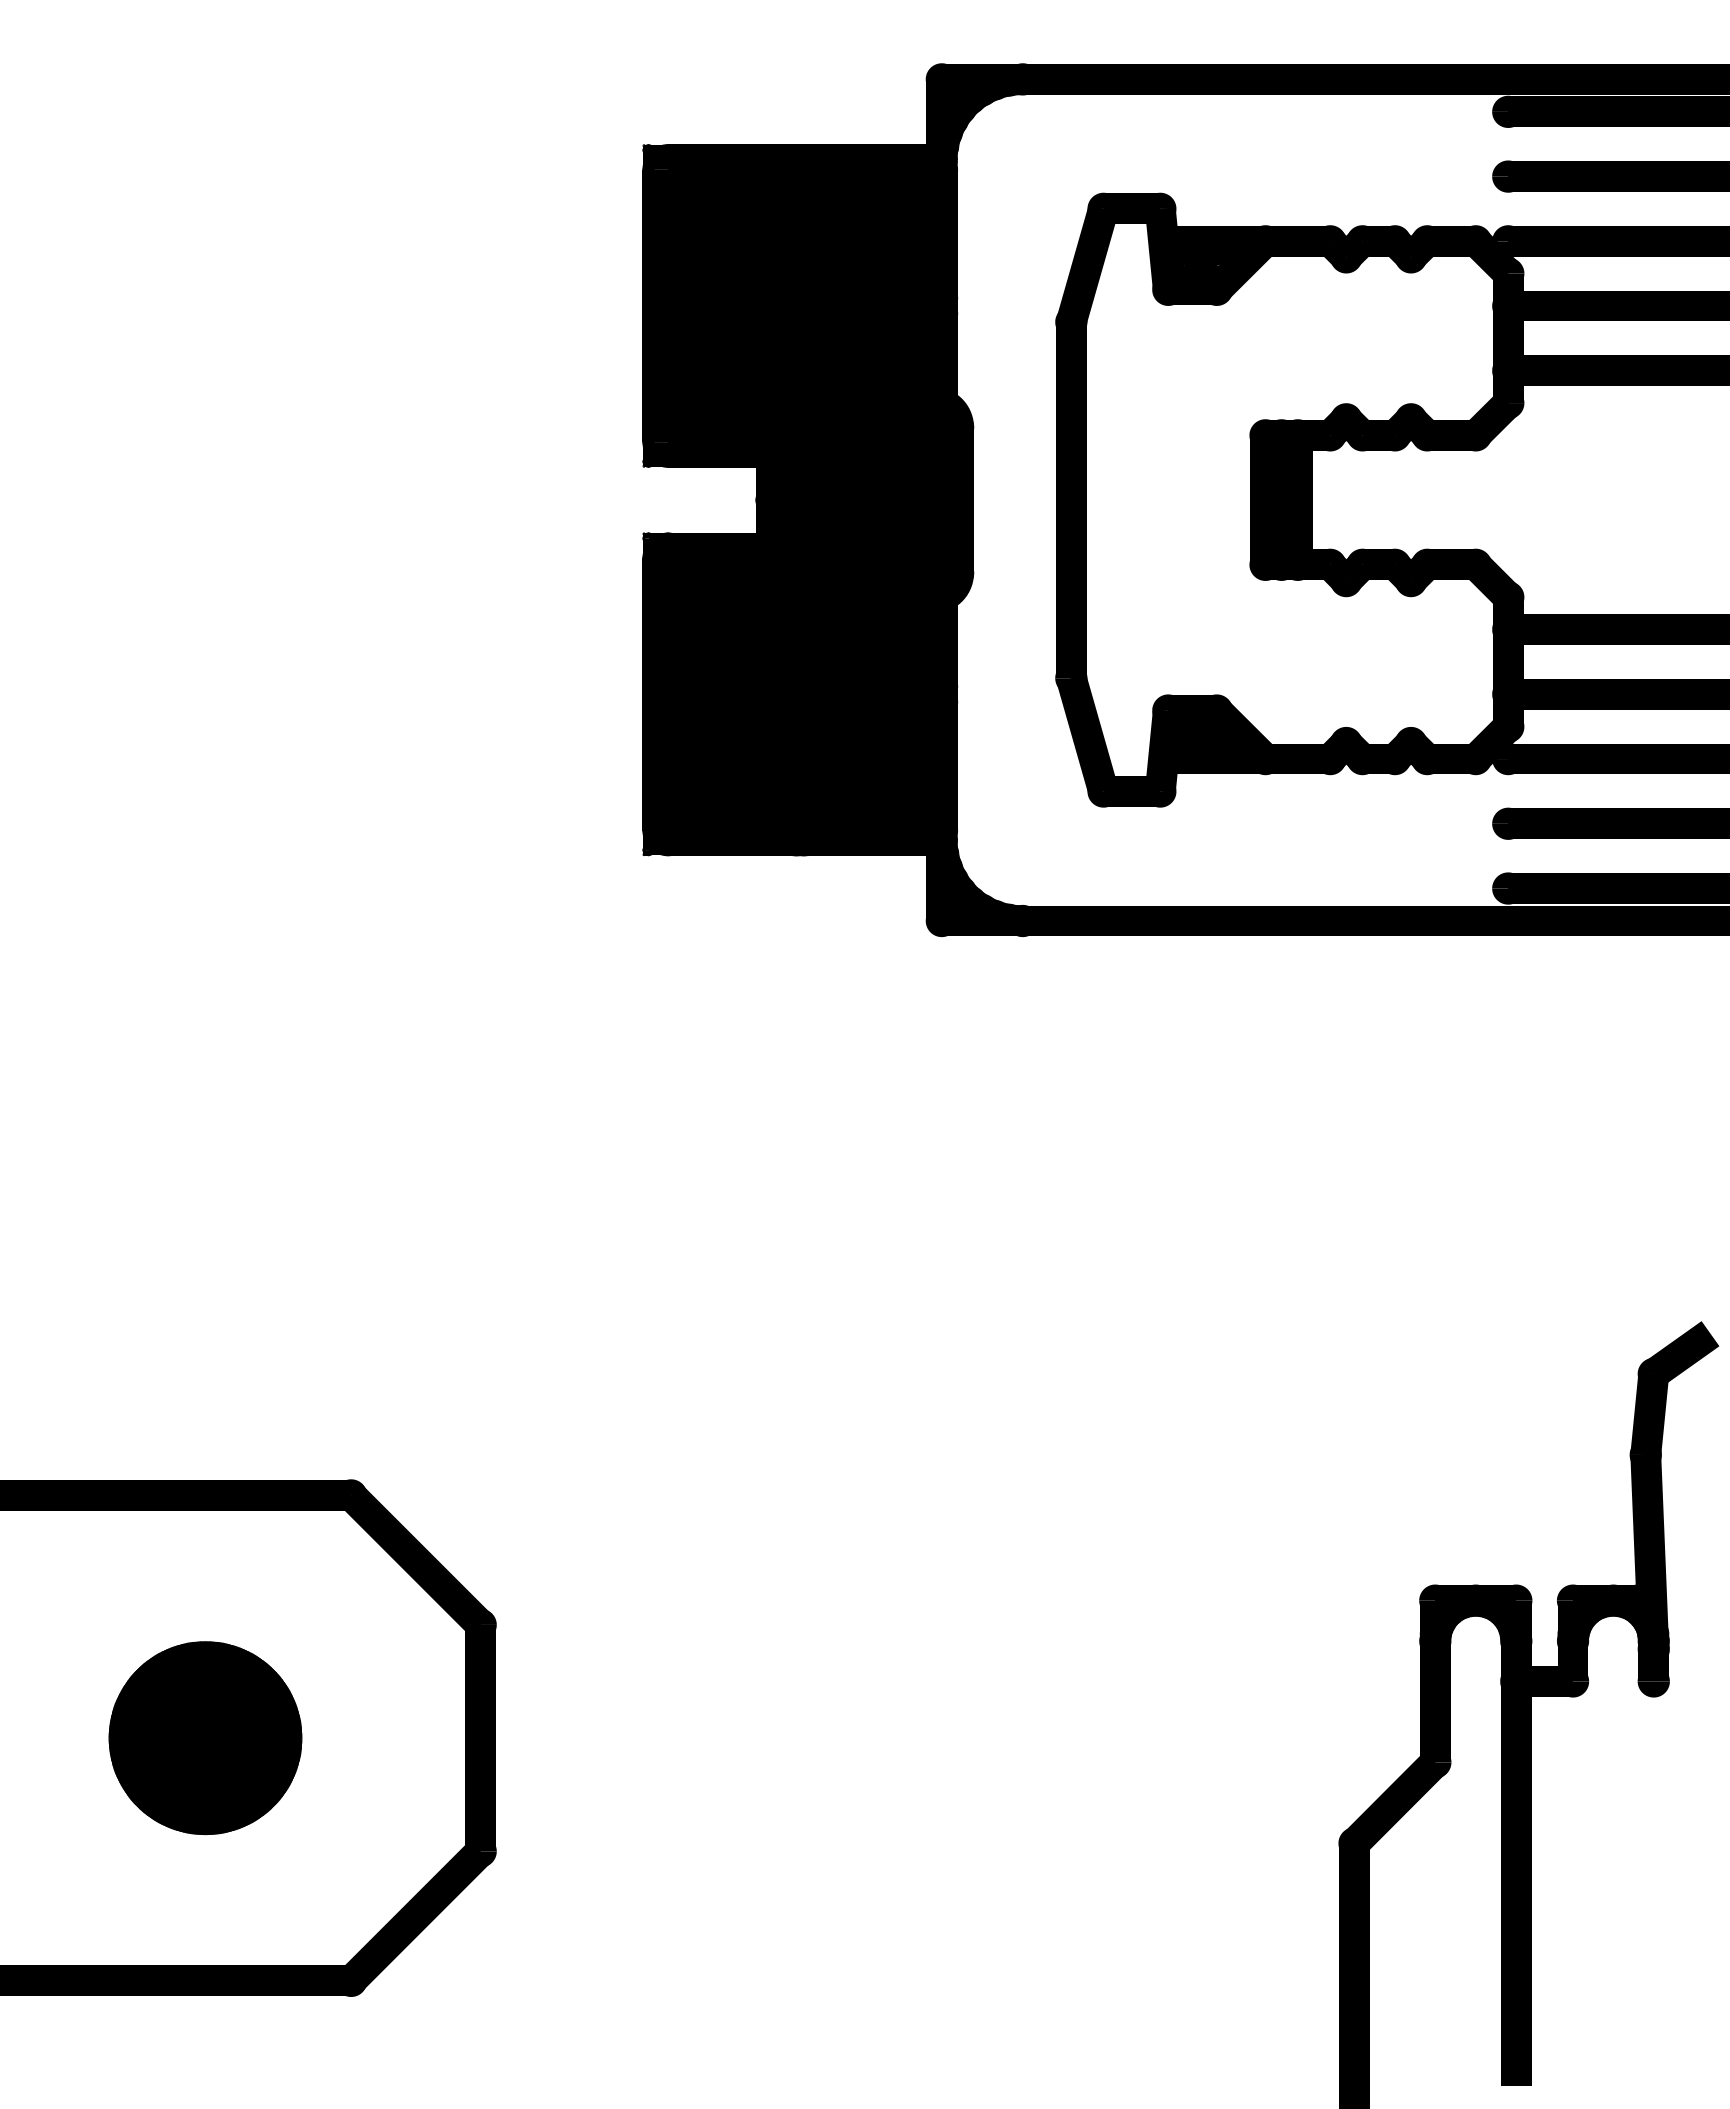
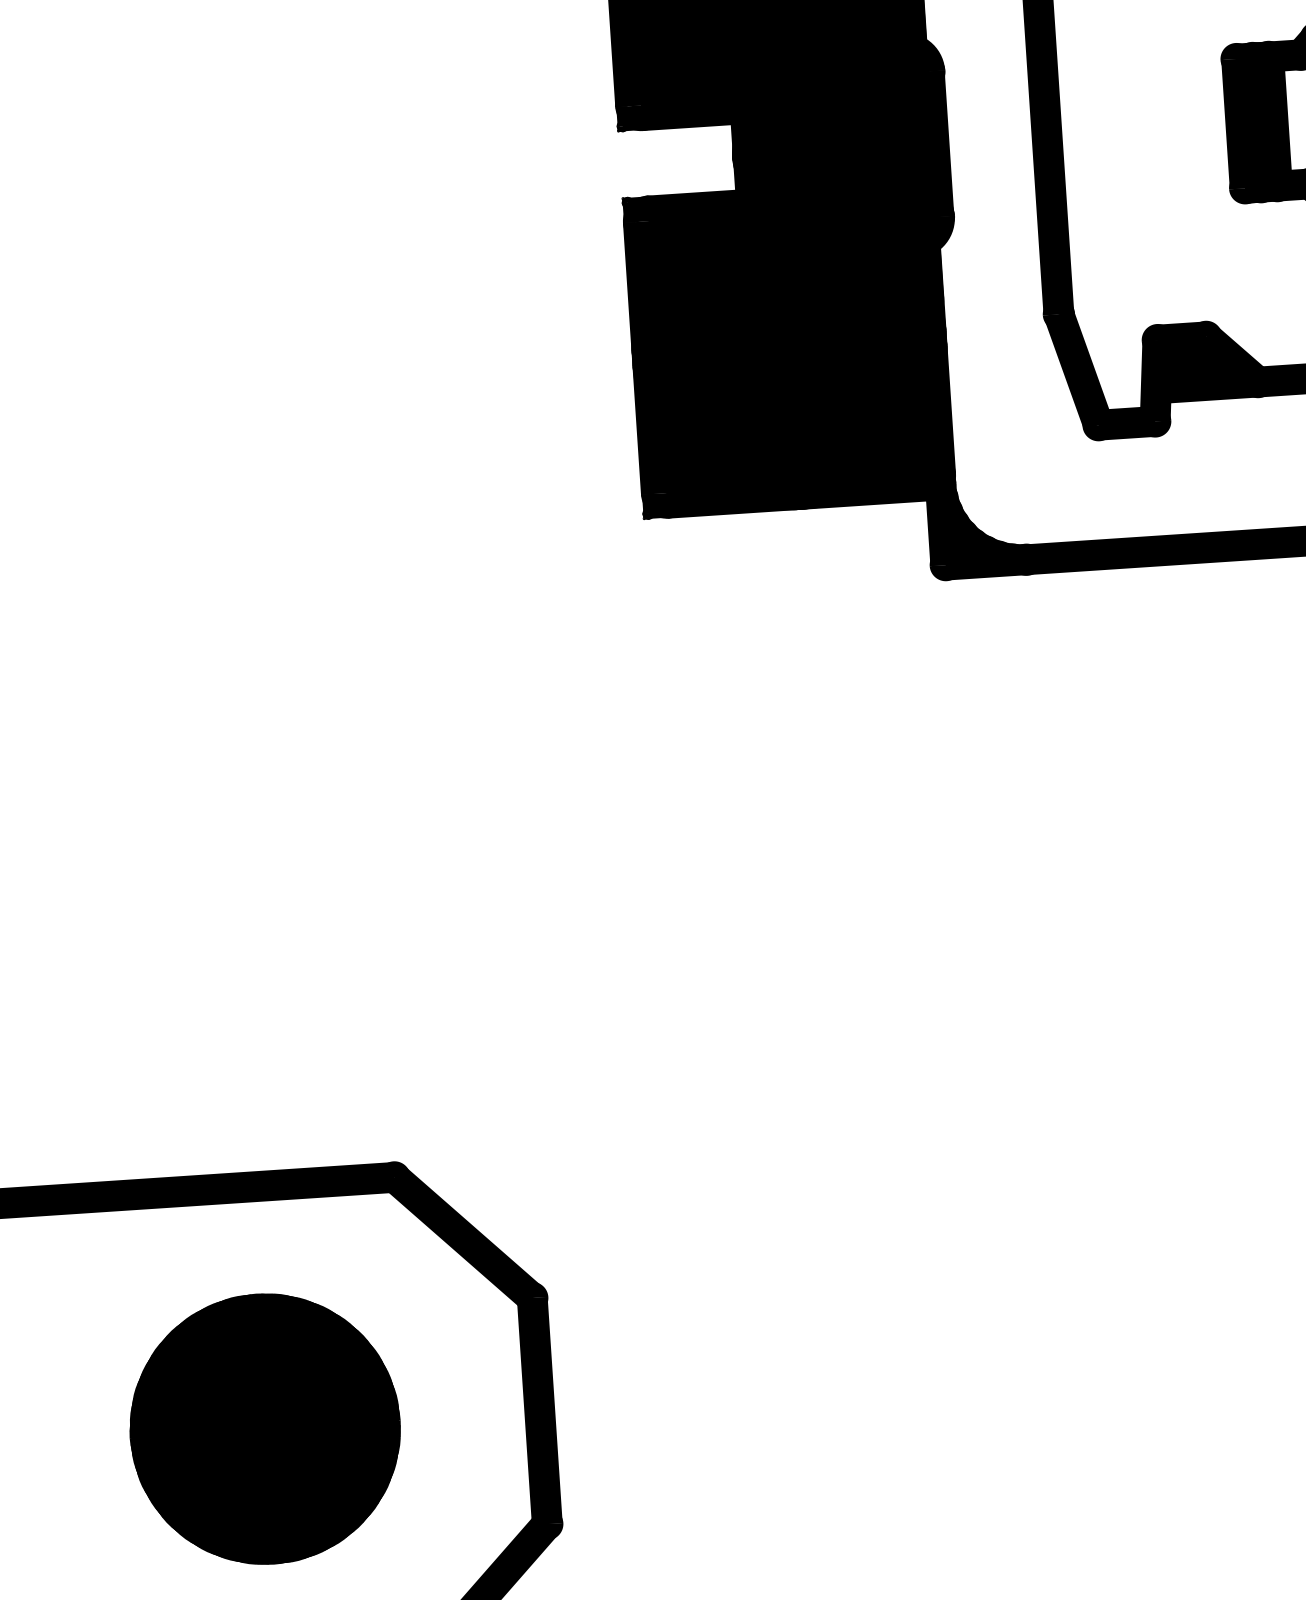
part: (205, 1738) -> (265, 1429), size x1.4

